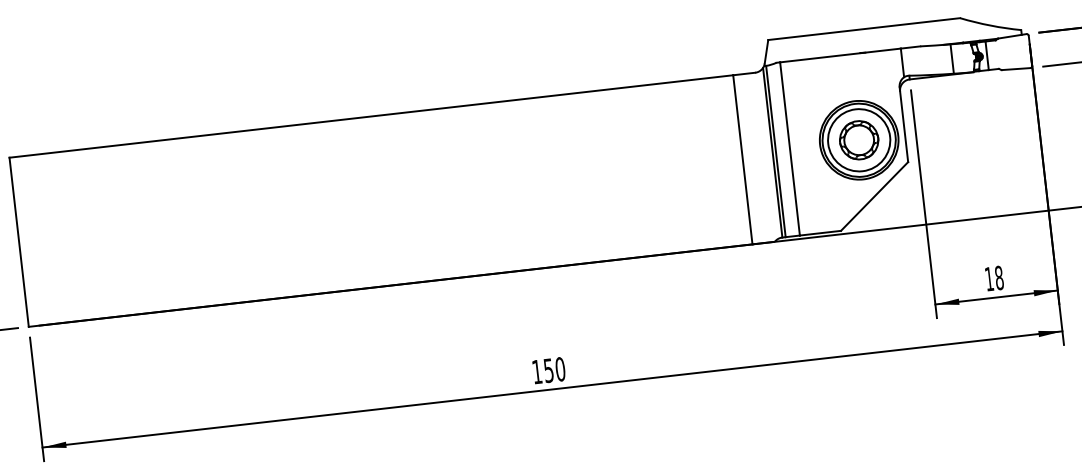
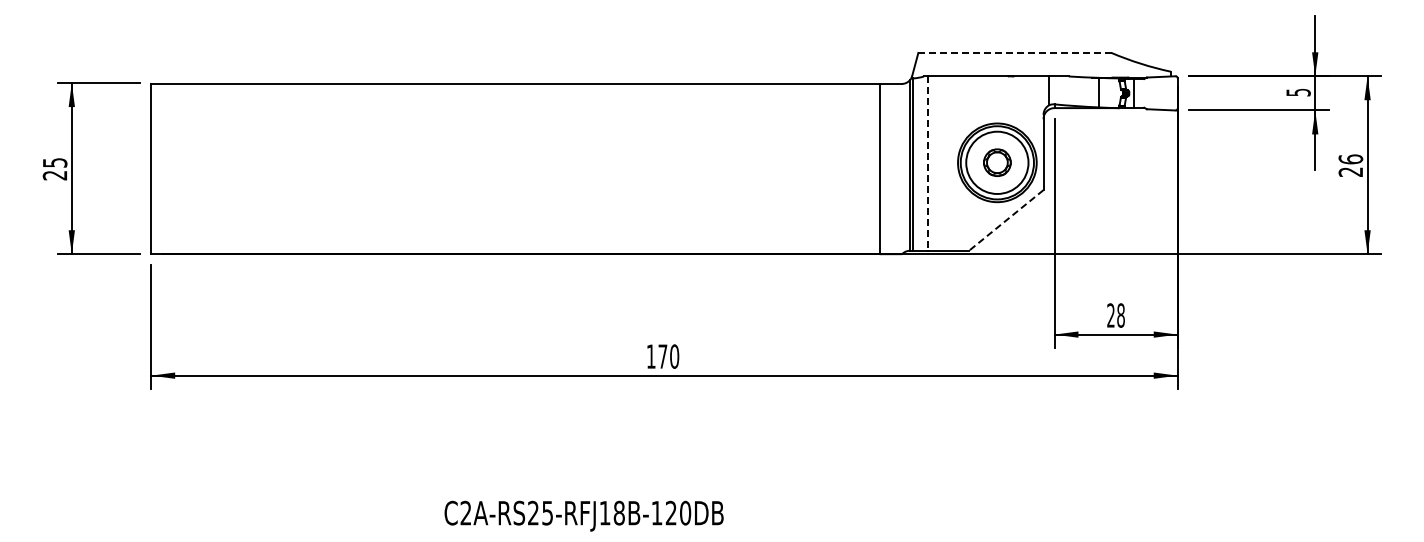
line: (863, 28) -> (1014, 52), solid -> dashed
part: (859, 139) -> (997, 162), size x0.7
line: (789, 149) -> (927, 164), solid -> dashed
line: (873, 196) -> (1005, 220), solid -> dashed
text: (988, 279) -> (1110, 315), 18 -> 28
text: (548, 370) -> (662, 356), 150 -> 170

